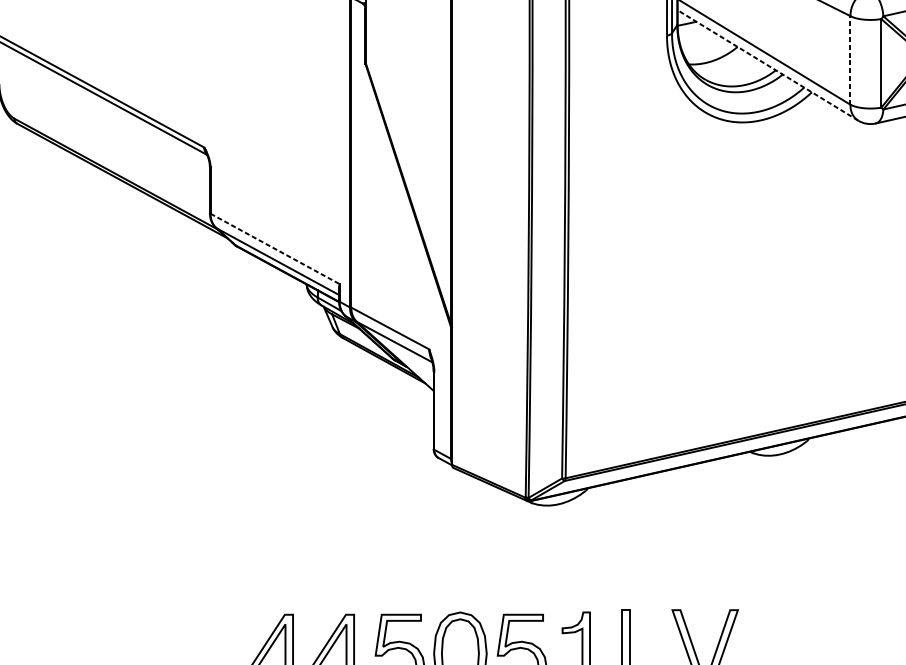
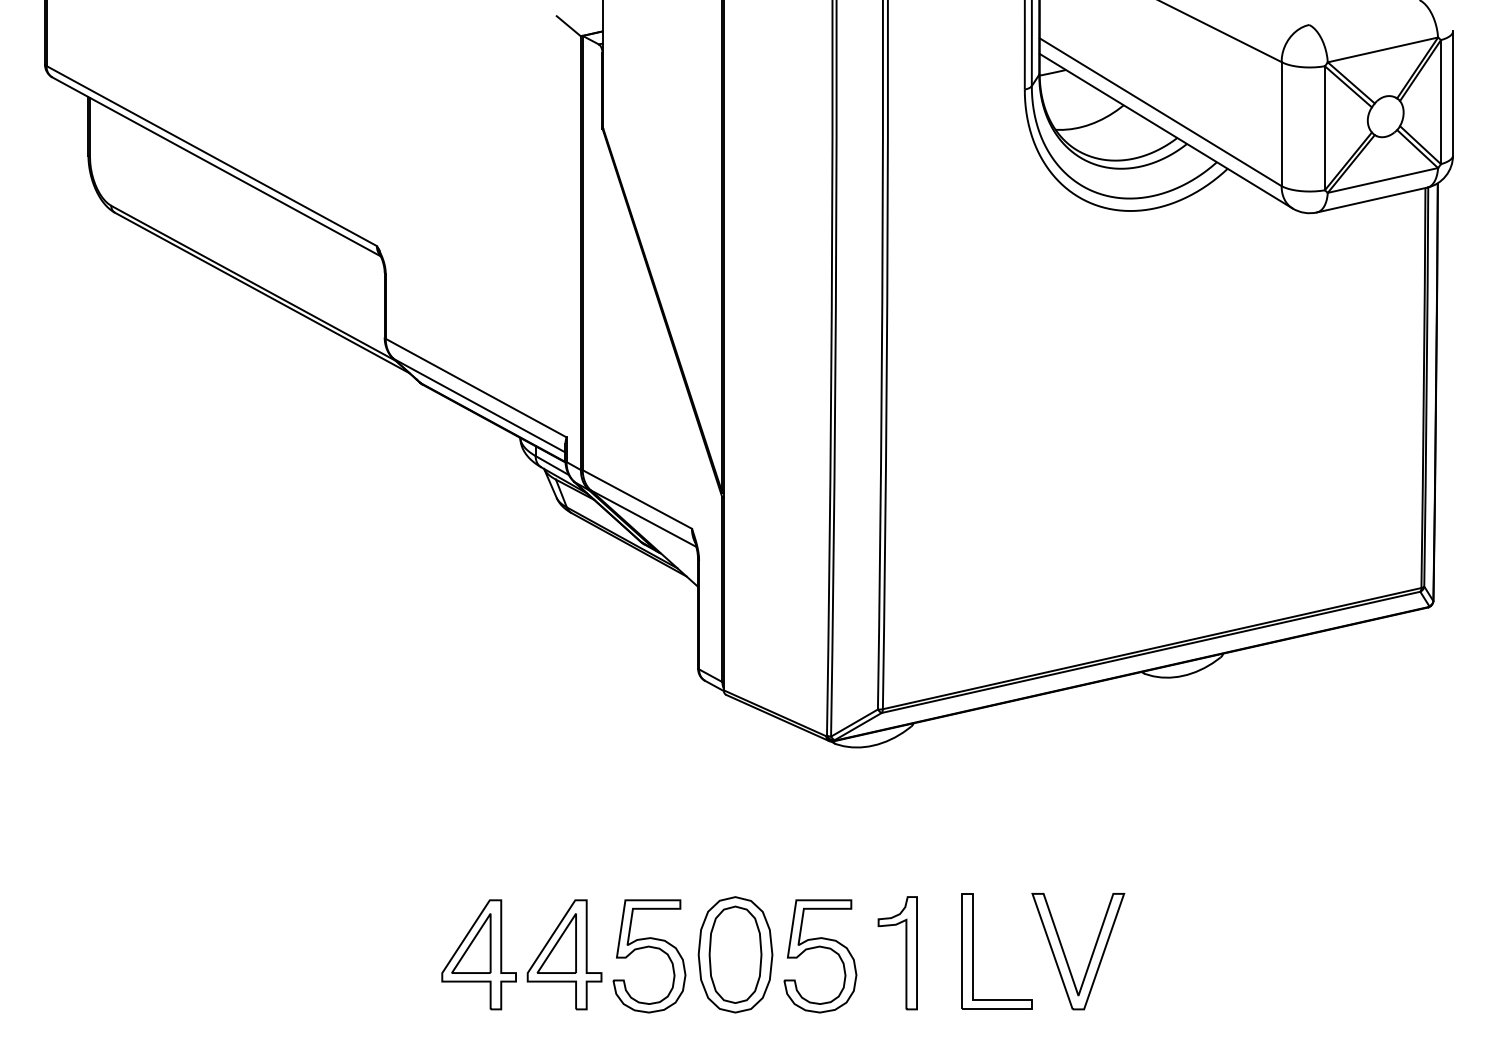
line: (850, 59) -> (1281, 123), dashed -> solid
line: (767, 64) -> (1165, 130), dashed -> solid
line: (275, 249) -> (476, 388), dashed -> solid

